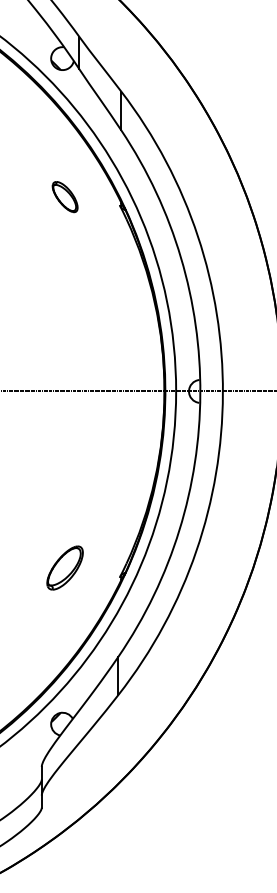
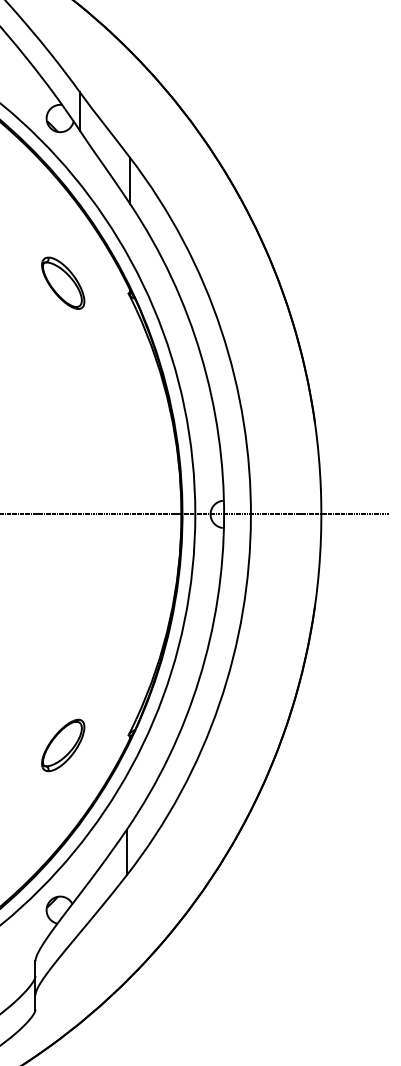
part: (65, 196) -> (63, 282), size x1.43
part: (65, 568) -> (63, 745), moved

